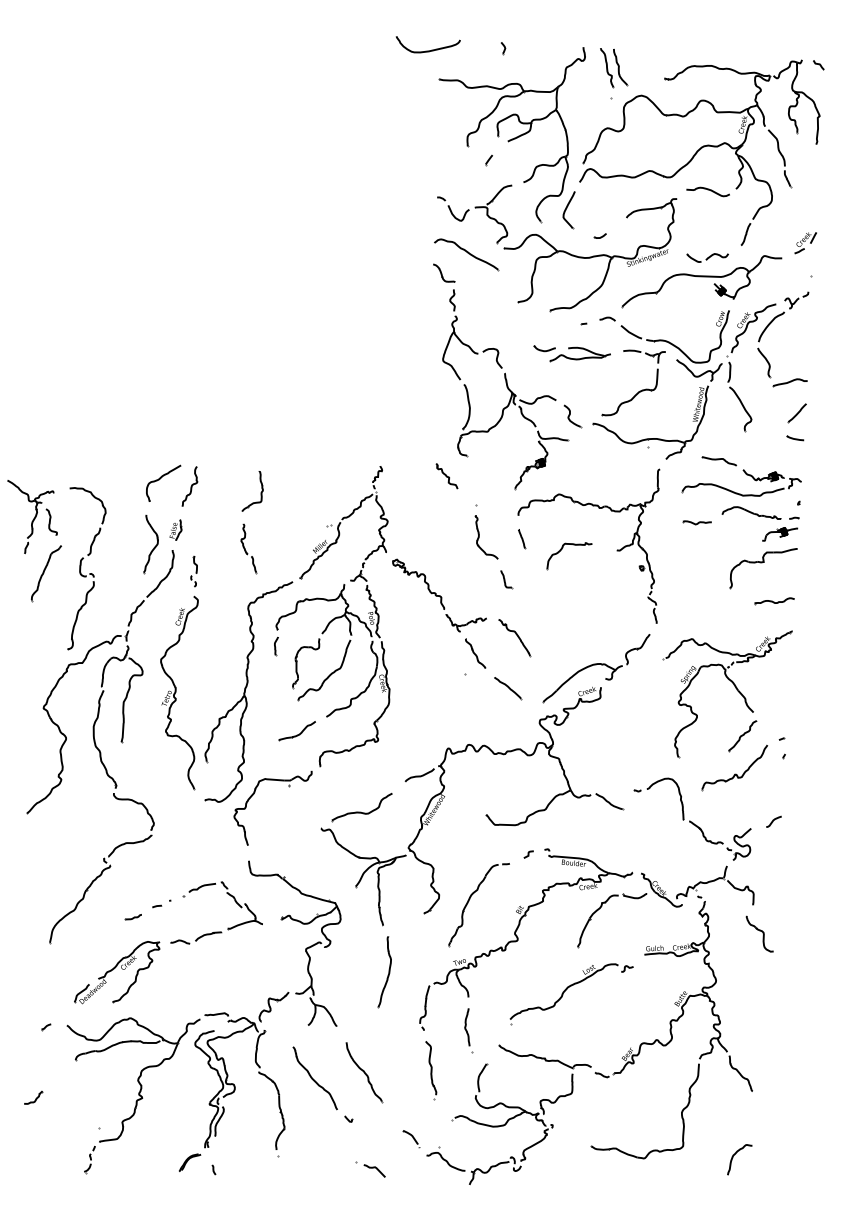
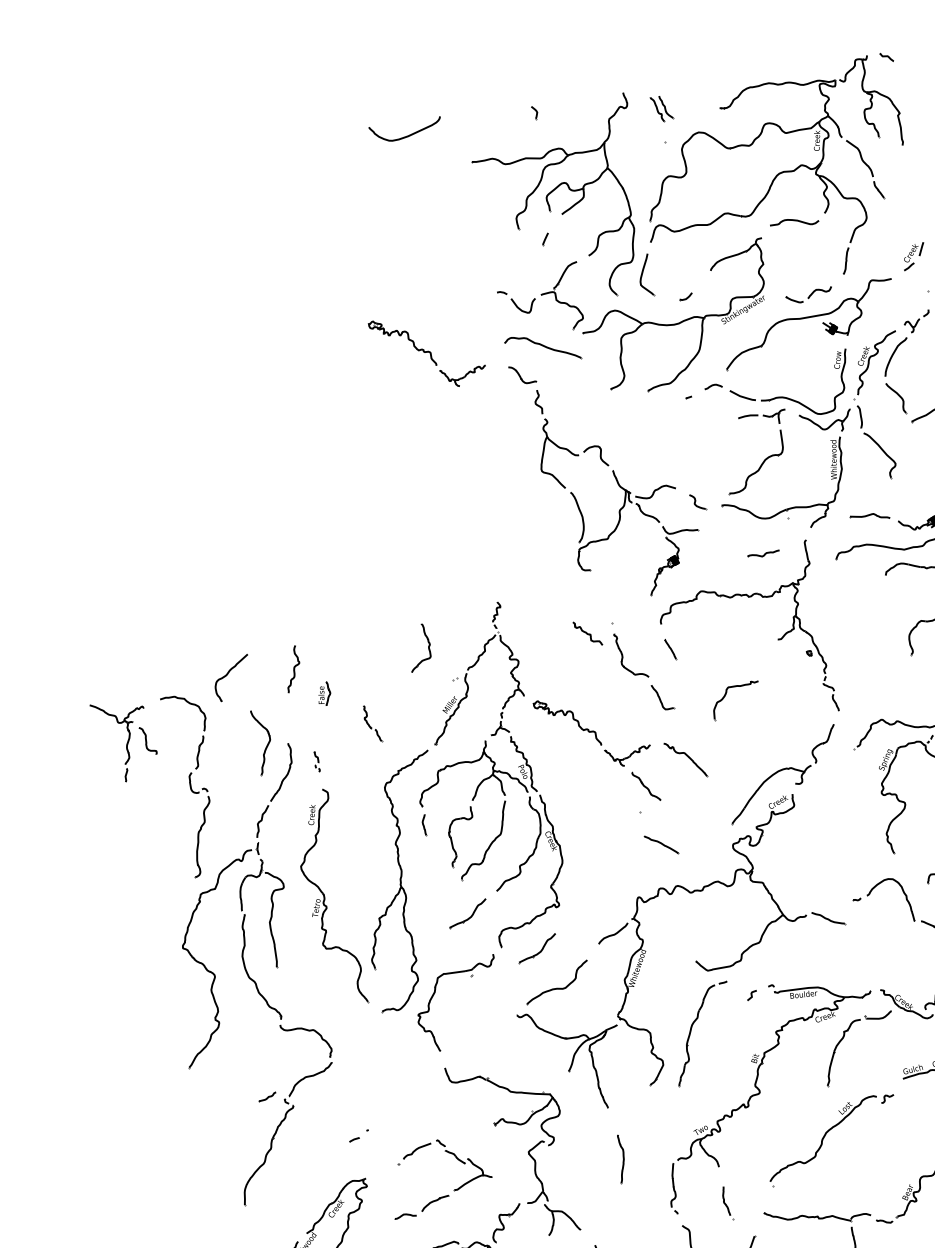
curve: (427, 50) -> (406, 135), moved
part: (614, 68) -> (662, 108), size x0.6
part: (366, 235) -> (428, 351), added
part: (571, 353) -> (681, 433), removed
part: (572, 416) -> (697, 502), size x0.7
part: (446, 476) -> (587, 634), moved
curve: (160, 479) -> (228, 674), moved
part: (260, 492) -> (427, 647), moved
part: (696, 522) -> (762, 554), moved
part: (175, 529) -> (323, 693), moved
part: (248, 548) -> (371, 723), size x0.7
part: (562, 549) -> (726, 694), moved
part: (193, 571) -> (316, 762), size x0.6
part: (46, 573) -> (154, 798), removed
part: (506, 579) -> (663, 697), size x1.4
part: (508, 688) -> (662, 845), moved
part: (350, 774) -> (536, 949), added
part: (469, 901) -> (691, 1032), moved
line: (132, 917) -> (266, 1097), moved
part: (216, 931) -> (442, 1195), moved
part: (384, 972) -> (620, 1159), size x0.6
part: (468, 1030) -> (726, 1203), size x0.7

